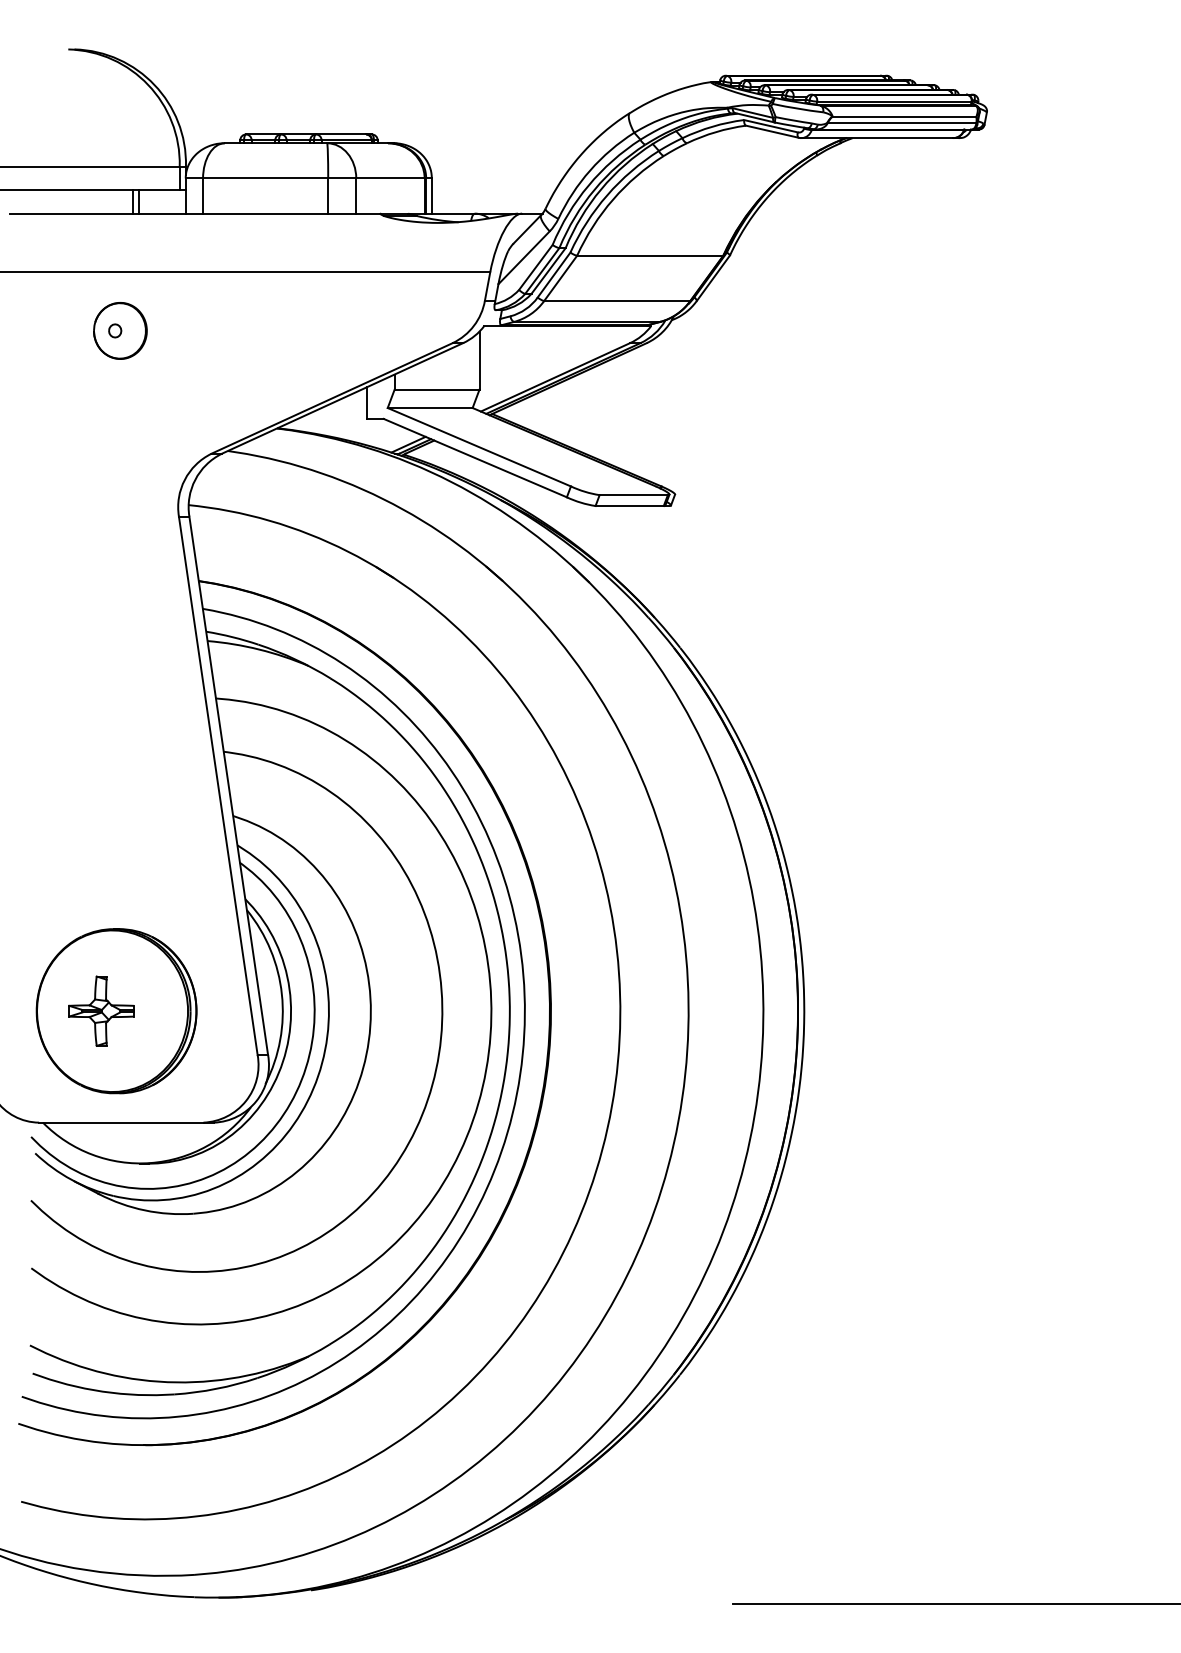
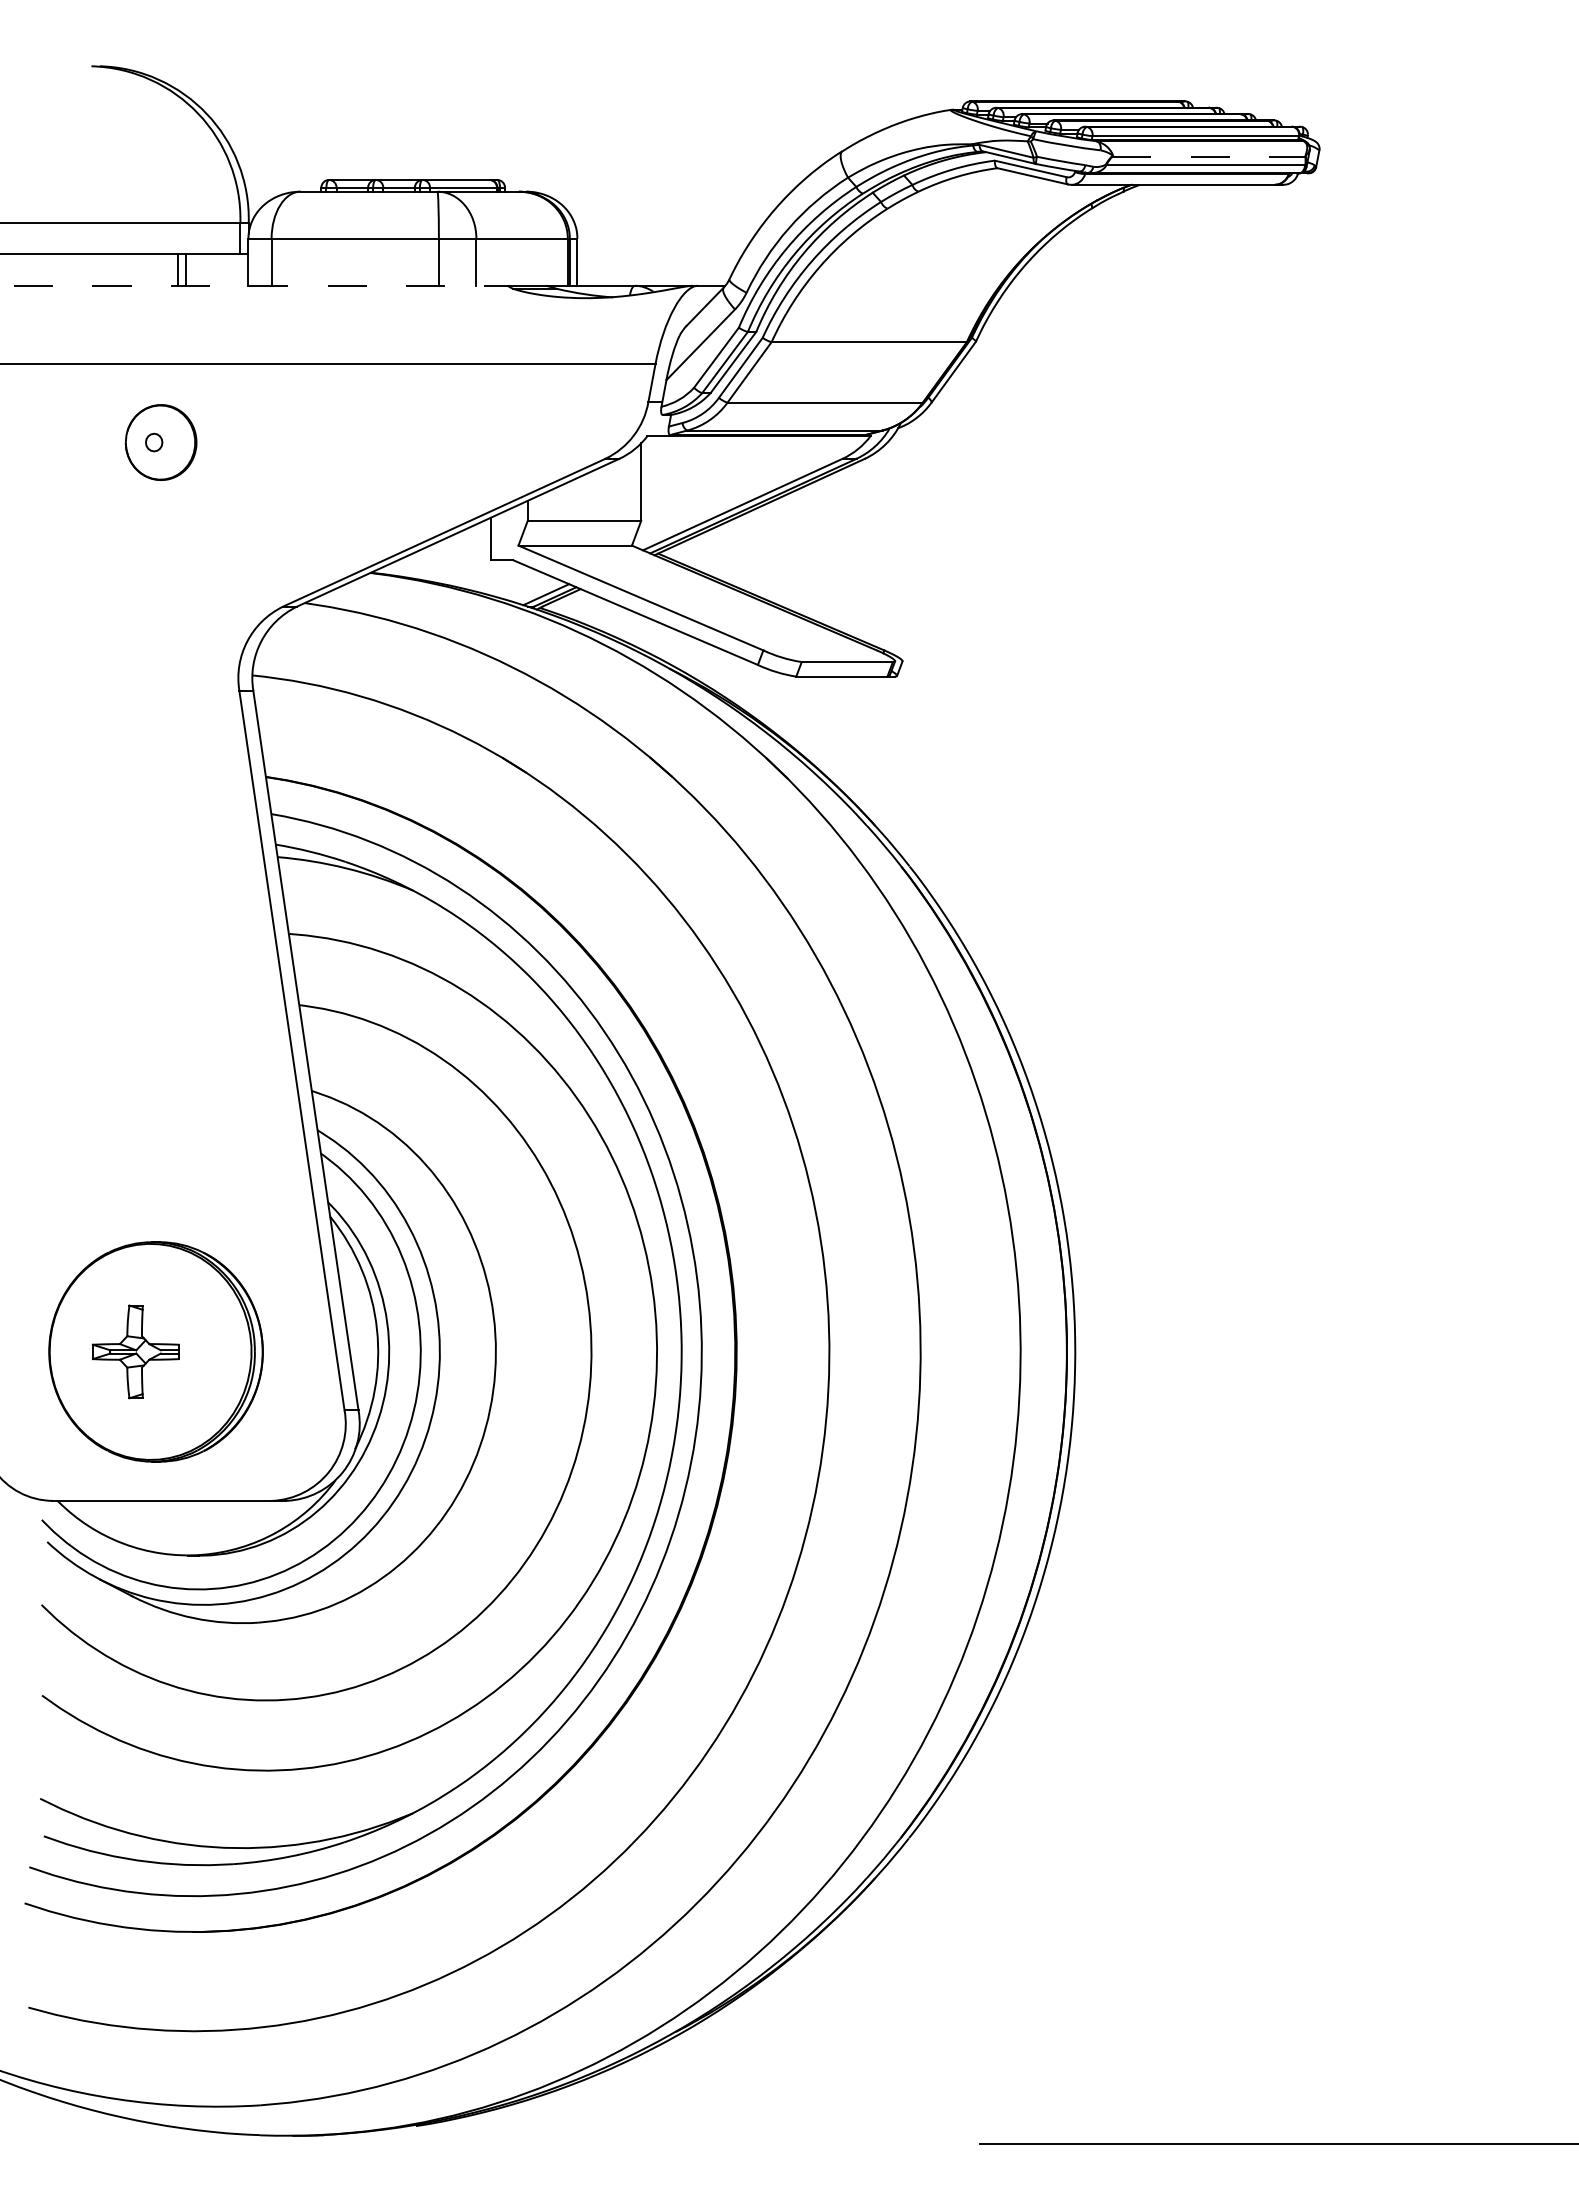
line: (903, 117) -> (1208, 157), solid -> dashed
line: (195, 213) -> (261, 285), solid -> dashed

